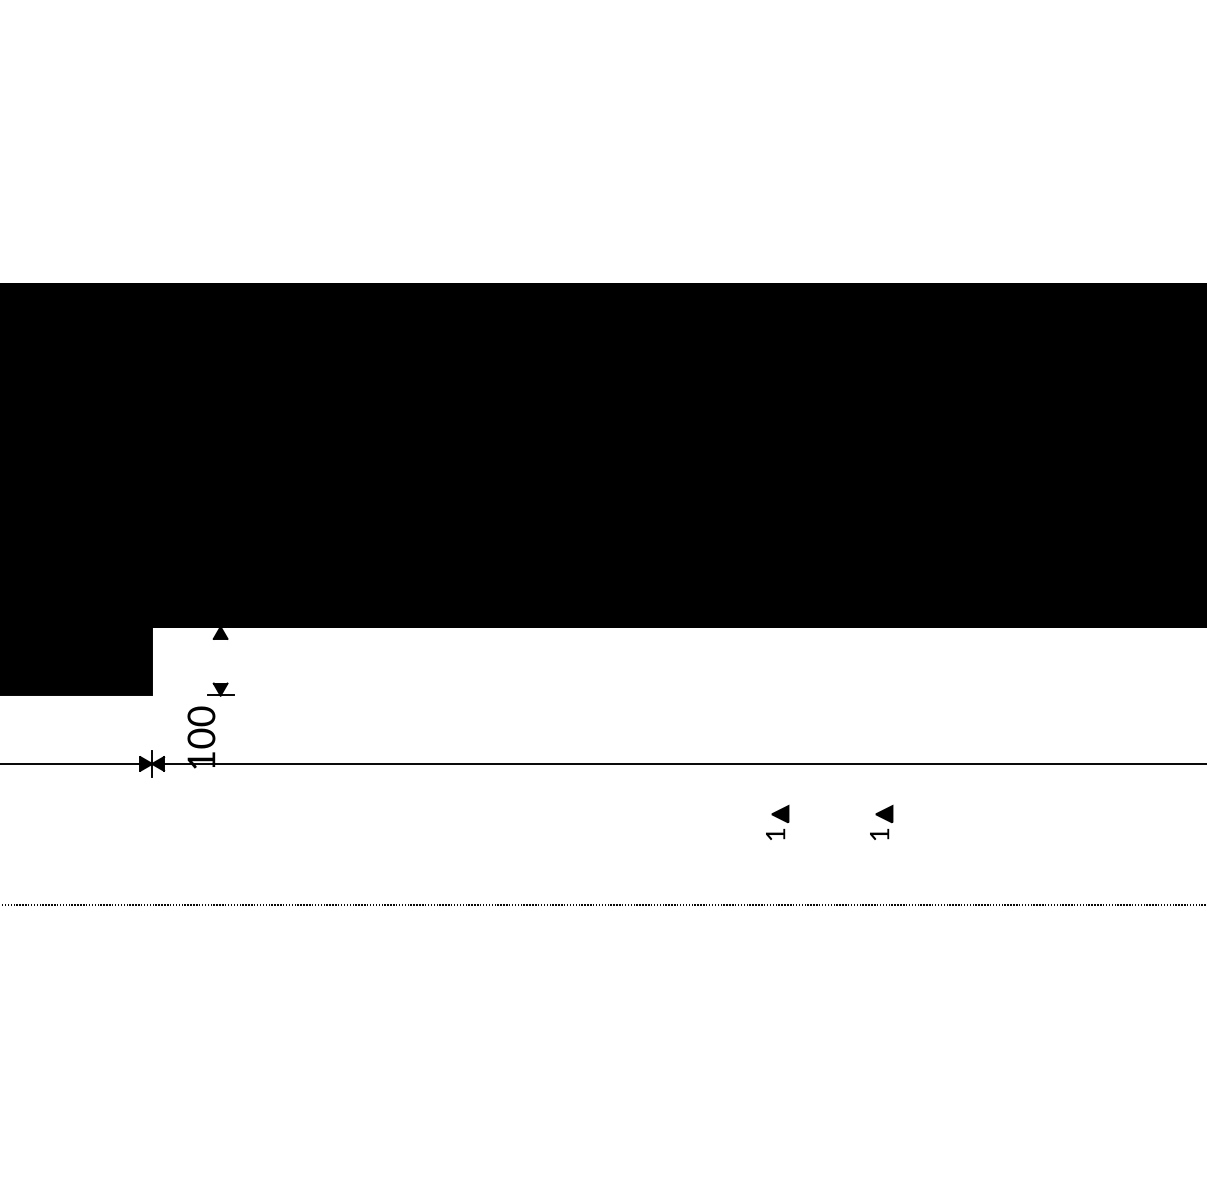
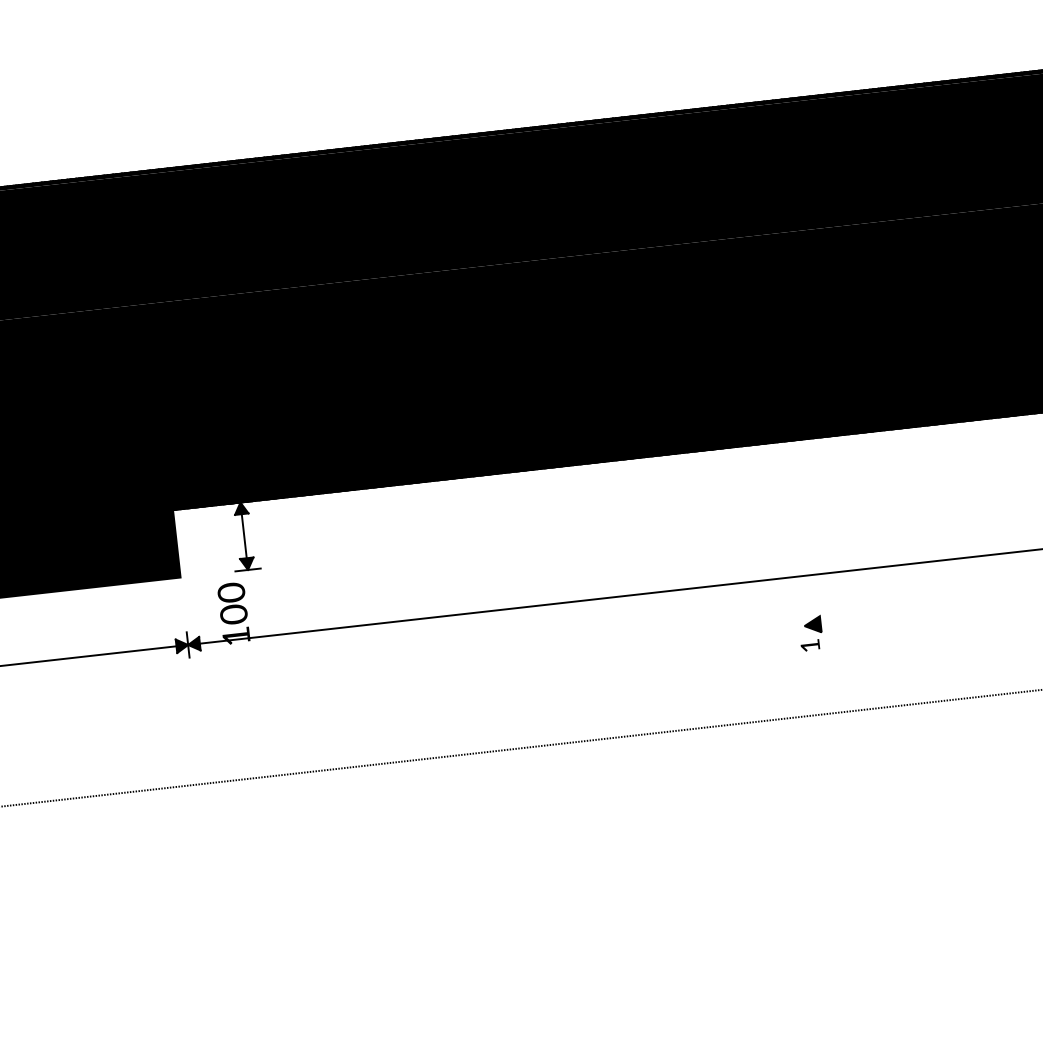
line: (220, 660) -> (244, 535), added
part: (881, 821) -> (913, 621), removed

